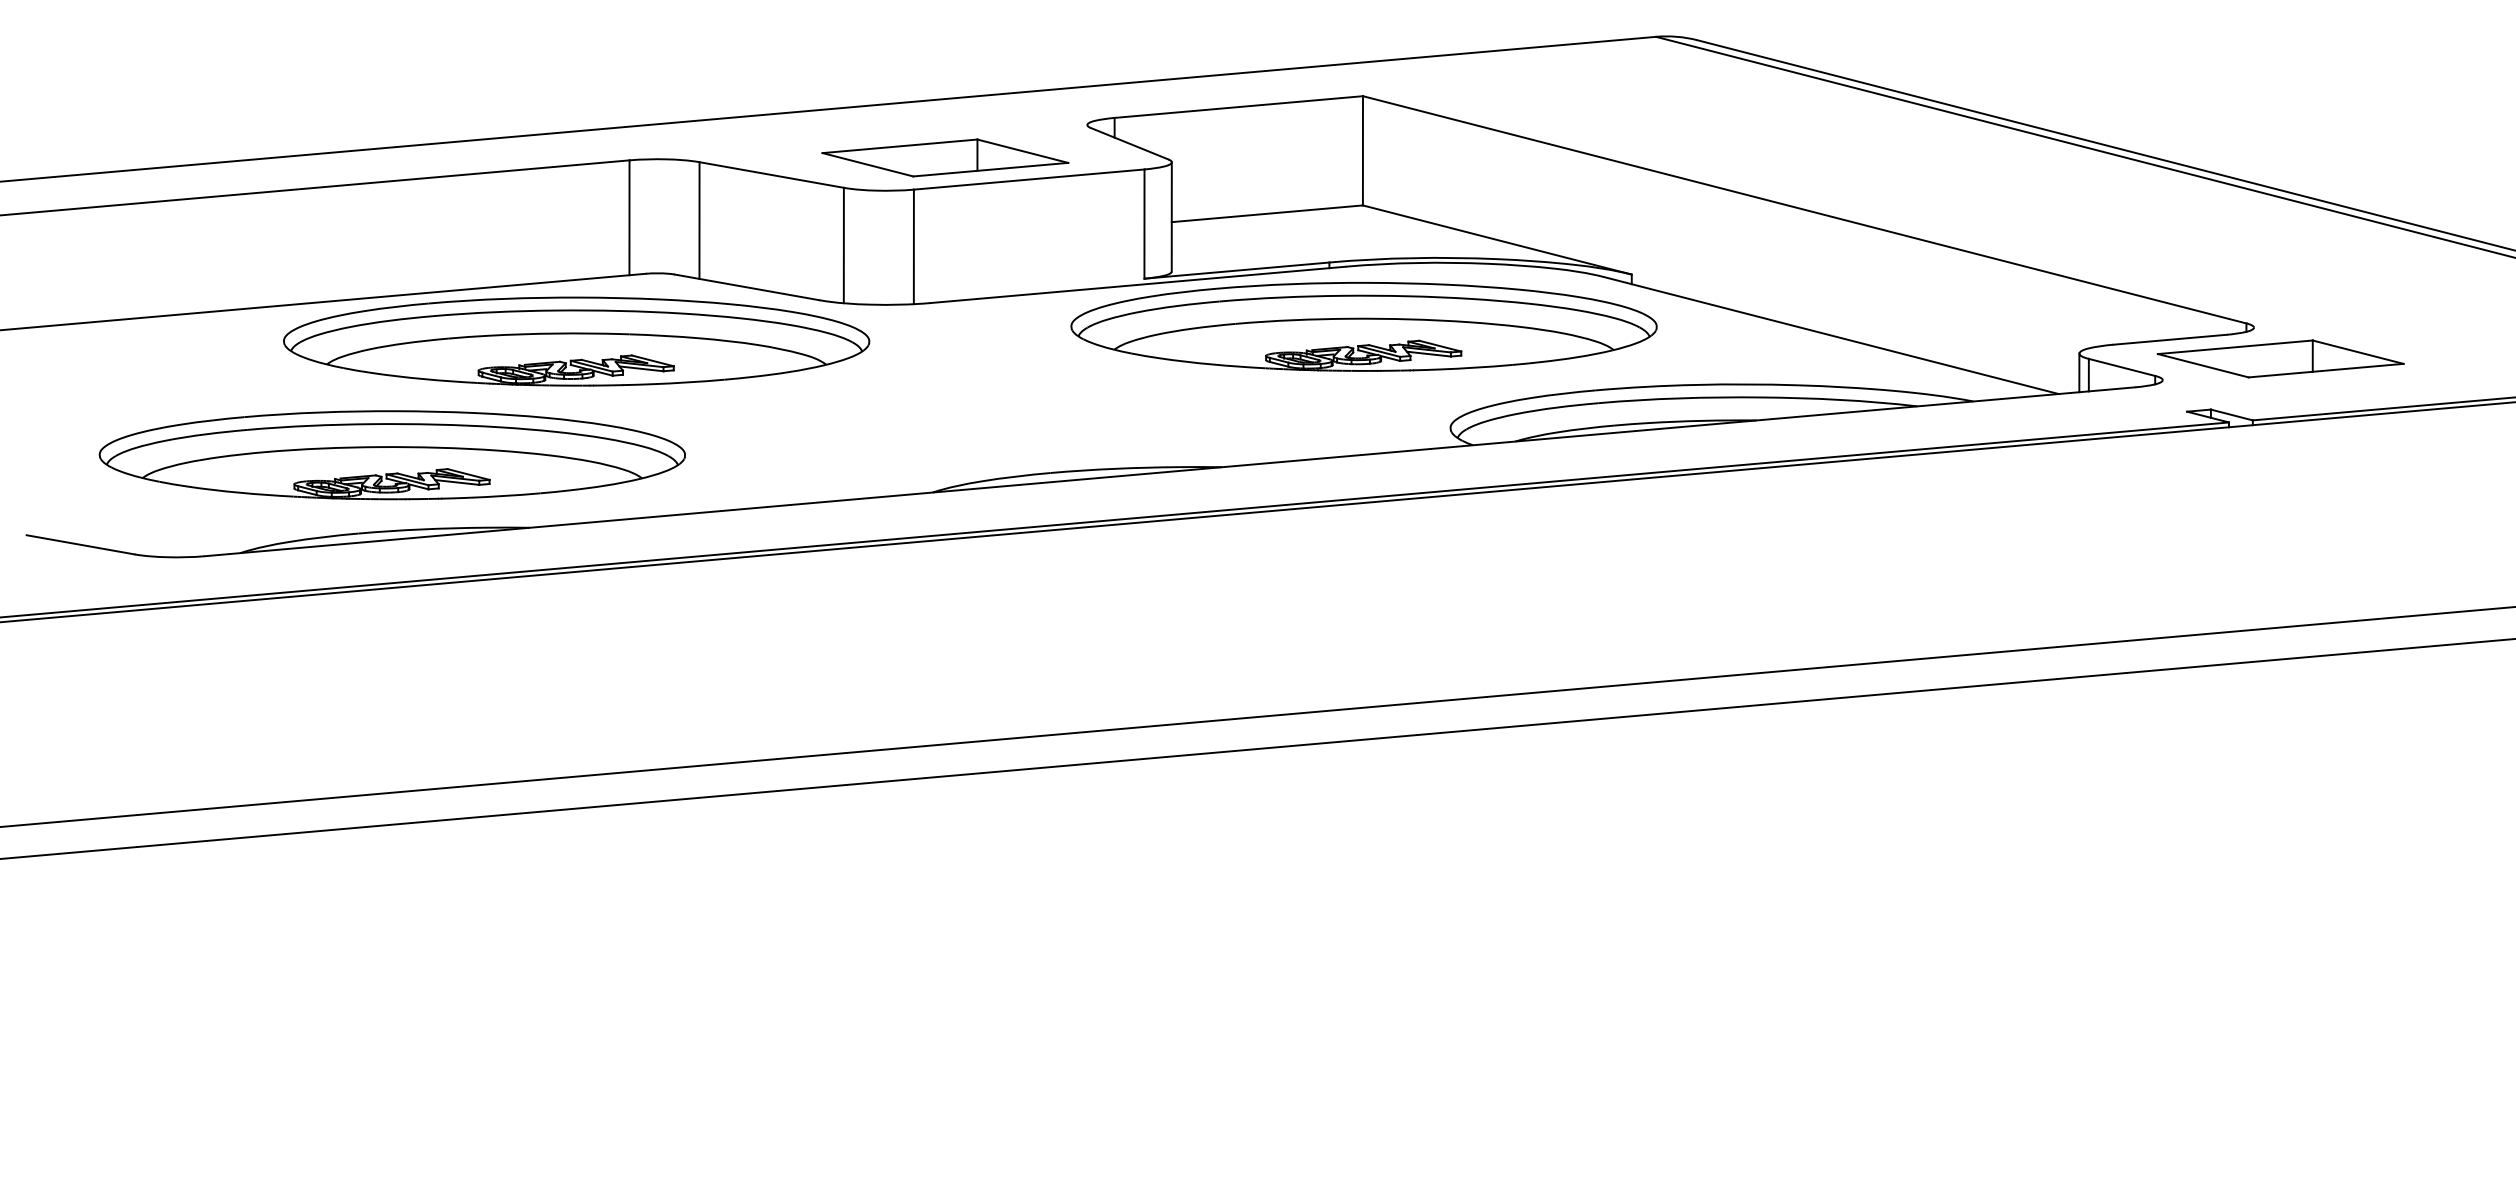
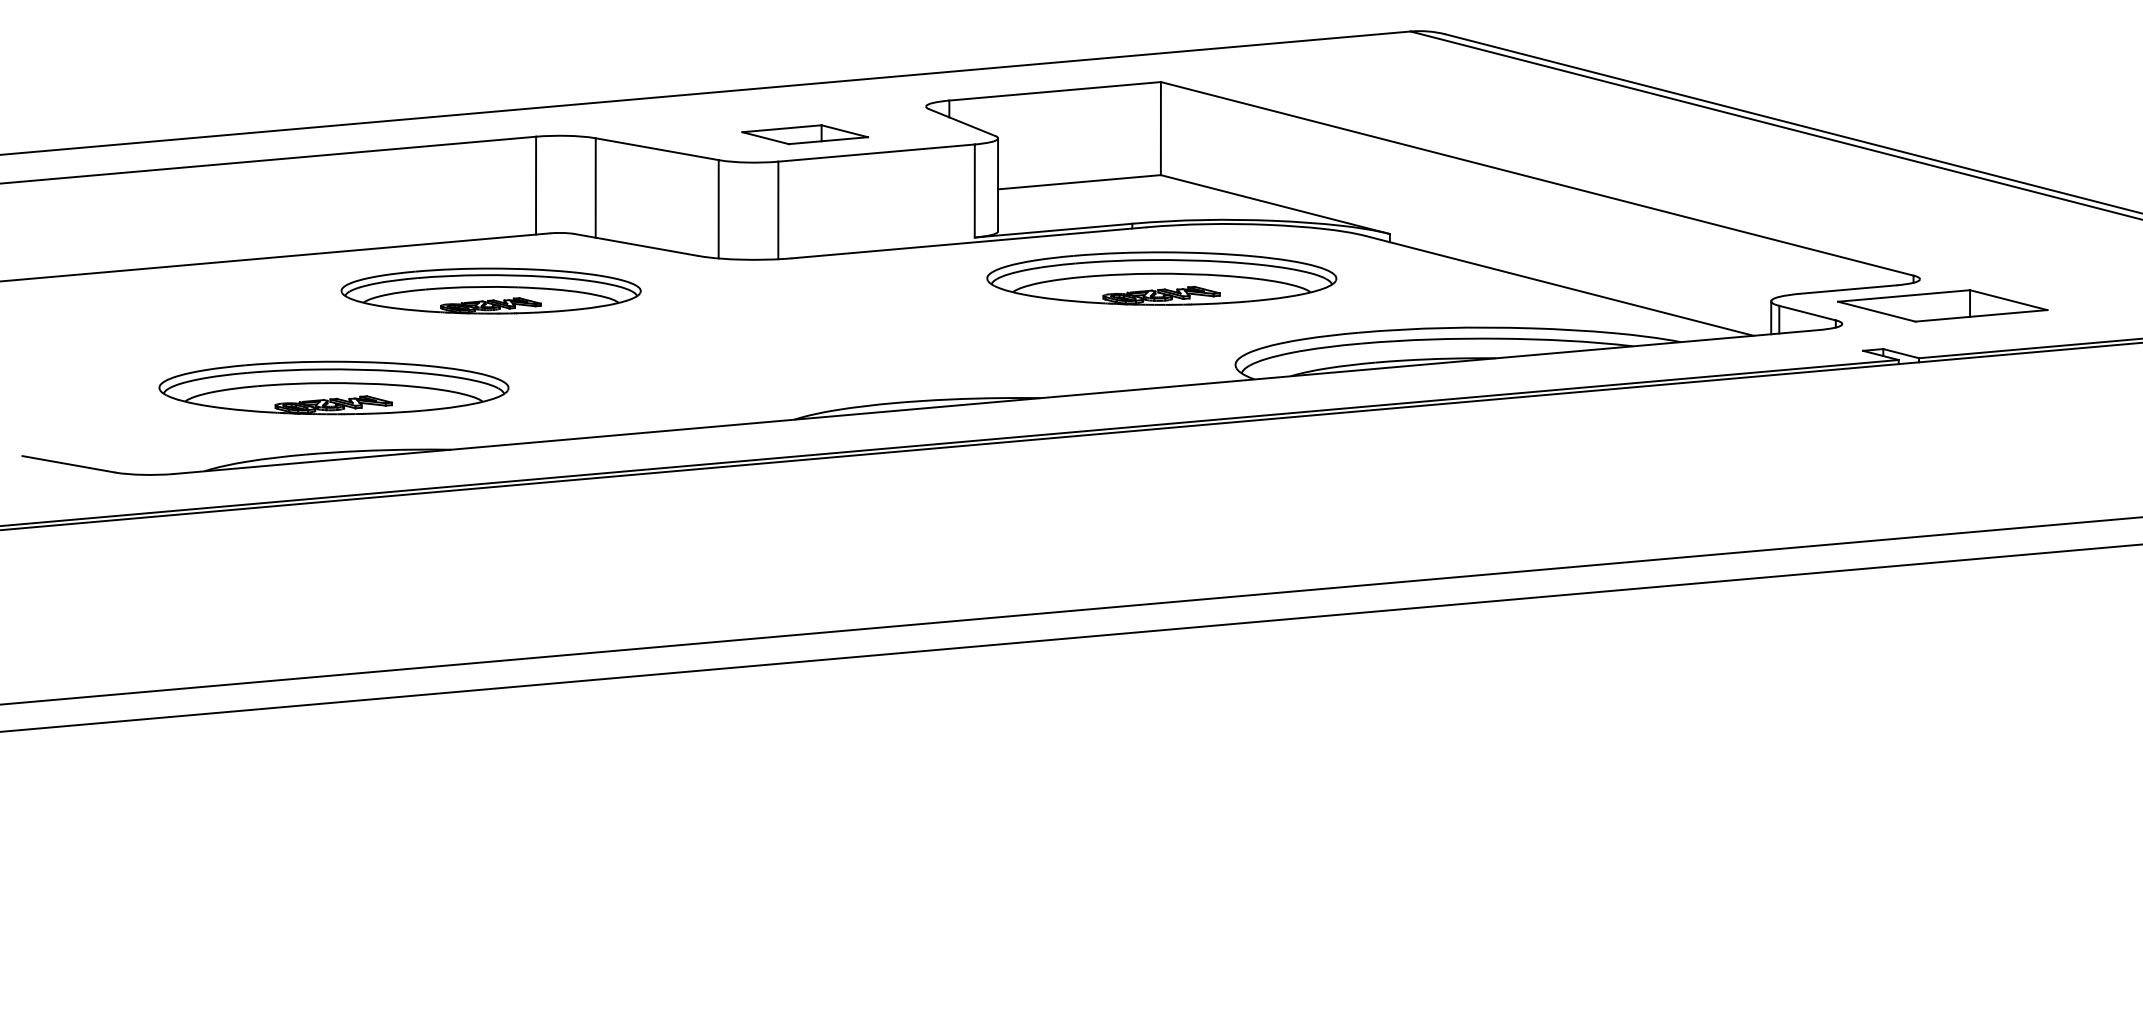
part: (945, 157) -> (805, 134), size x0.6
part: (1363, 326) -> (1161, 278), size x0.7
part: (576, 341) -> (490, 291), size x0.6
part: (391, 455) -> (333, 388), size x0.7

